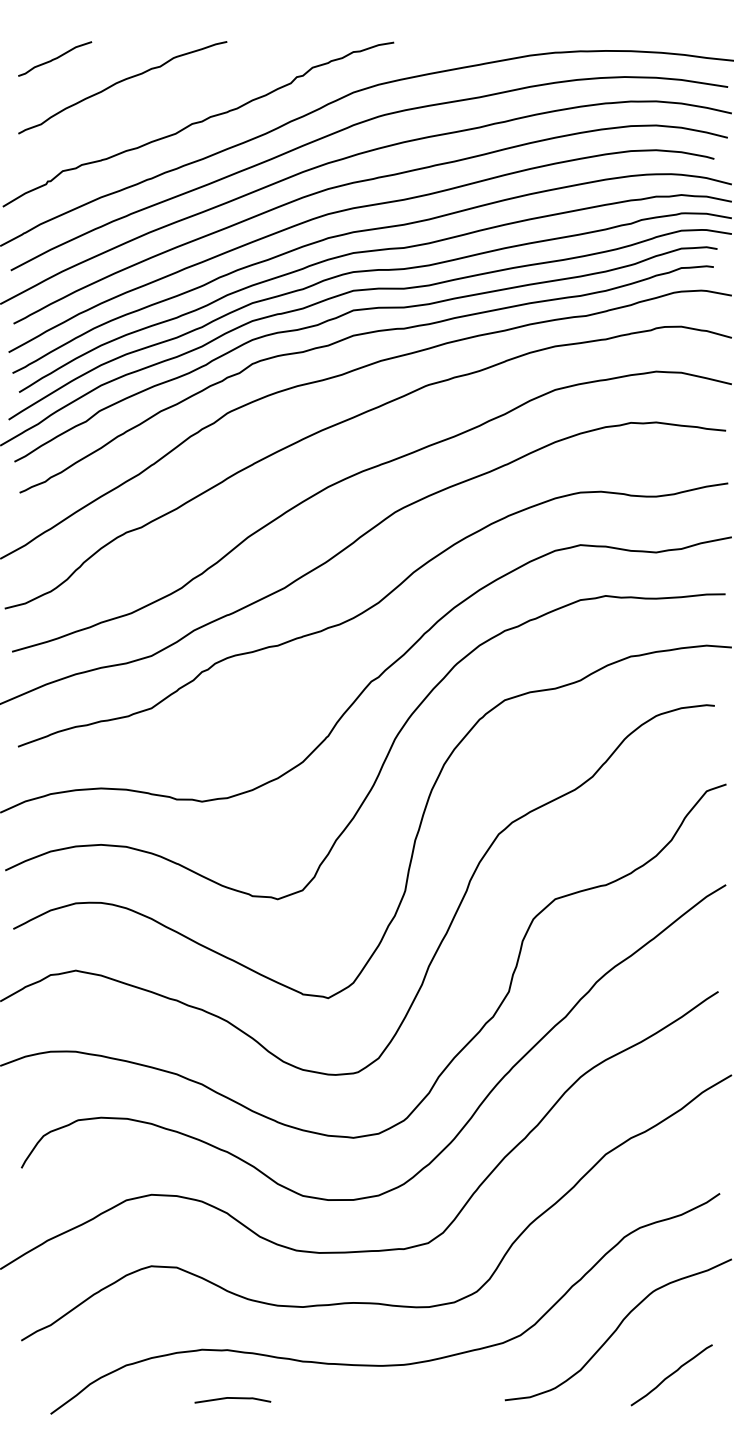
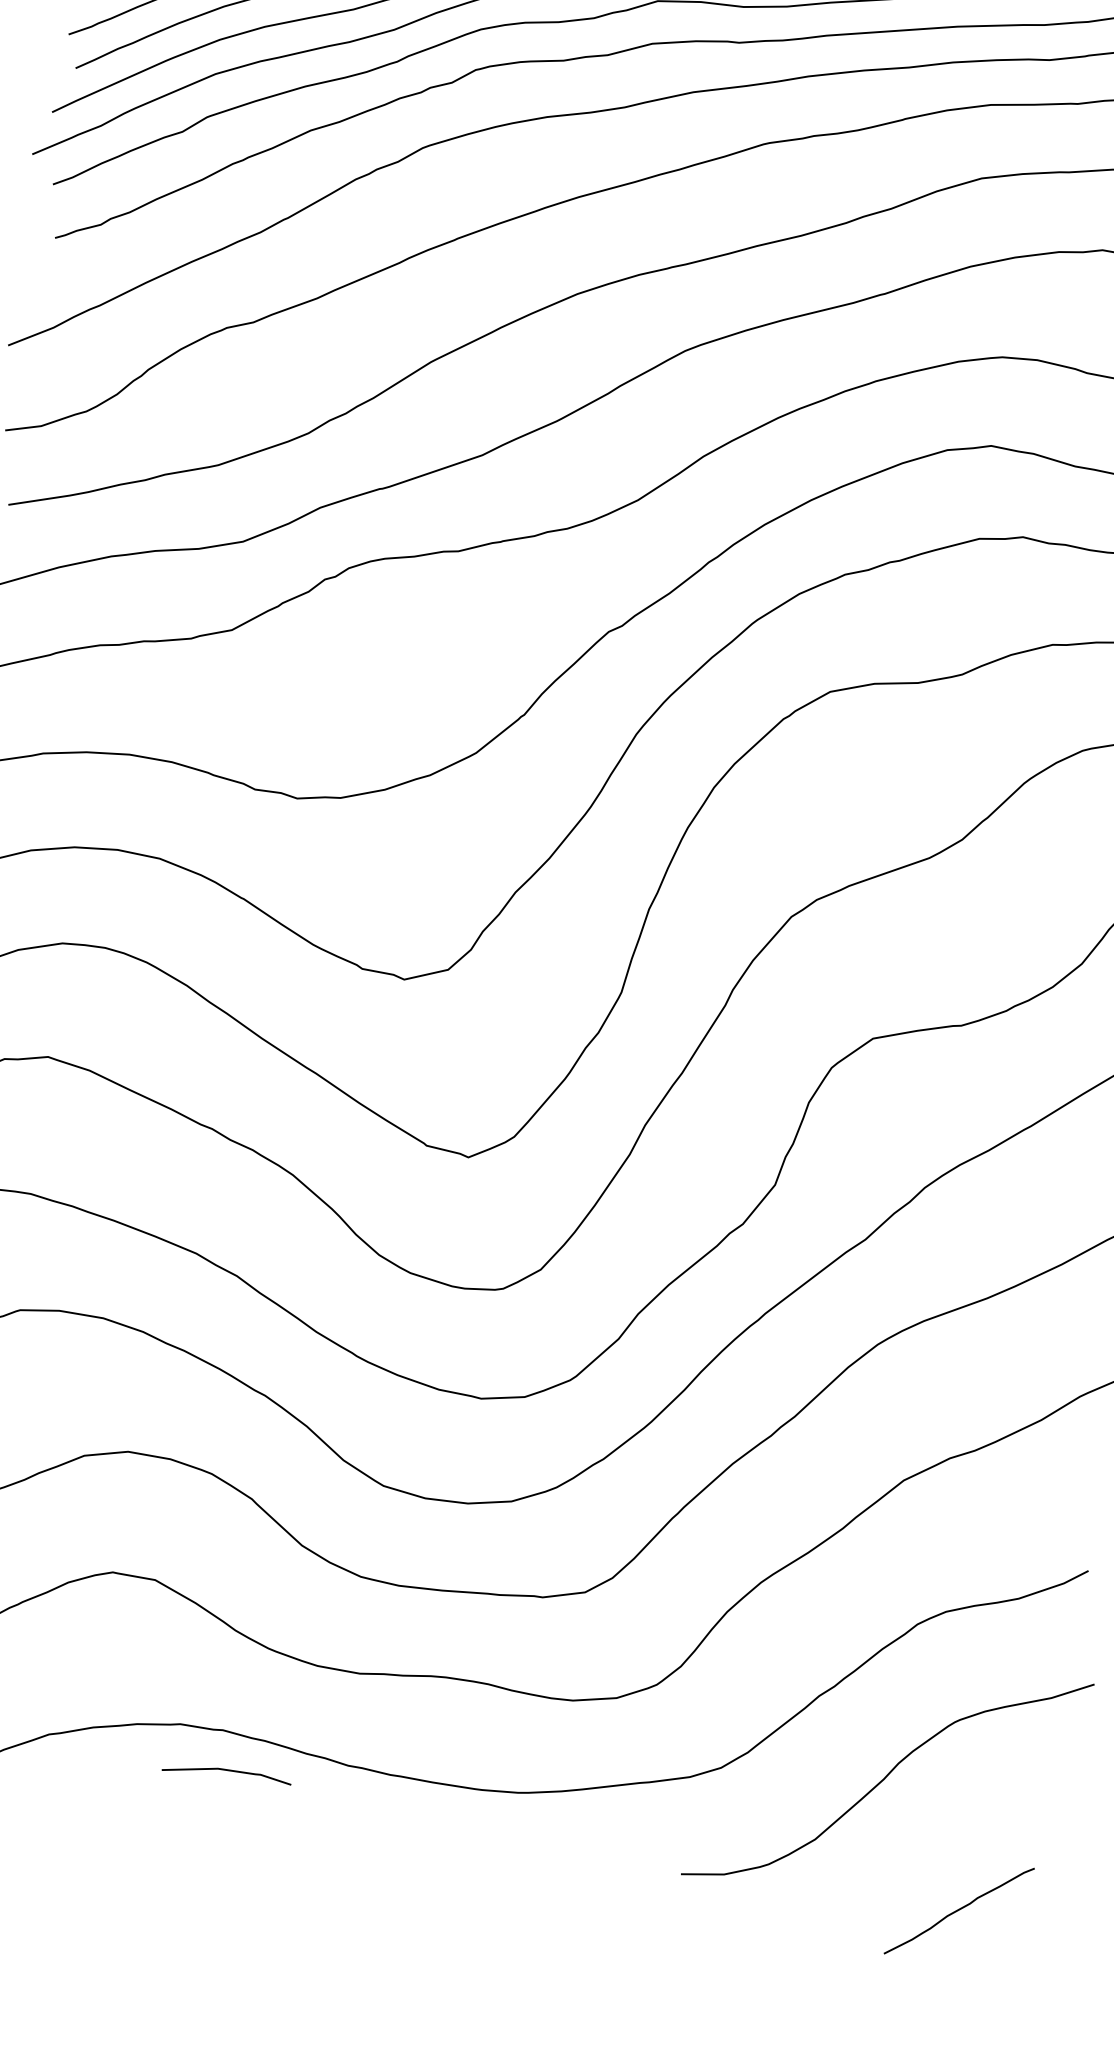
curve: (671, 1375) -> (958, 1911), moved
line: (232, 1398) -> (226, 1770), moved

